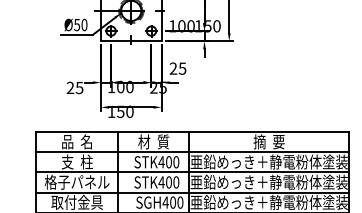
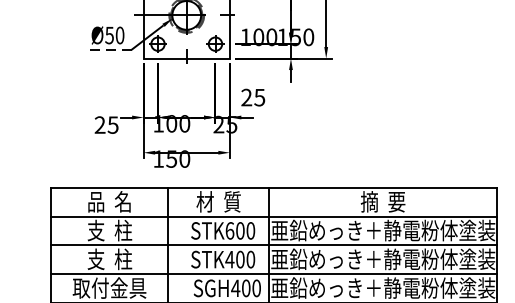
line: (76, 35) -> (108, 50), solid -> dashed
text: (161, 162) -> (229, 231), STK400 -> STK600
text: (76, 181) -> (108, 258), 格子パネル -> 支  柱

